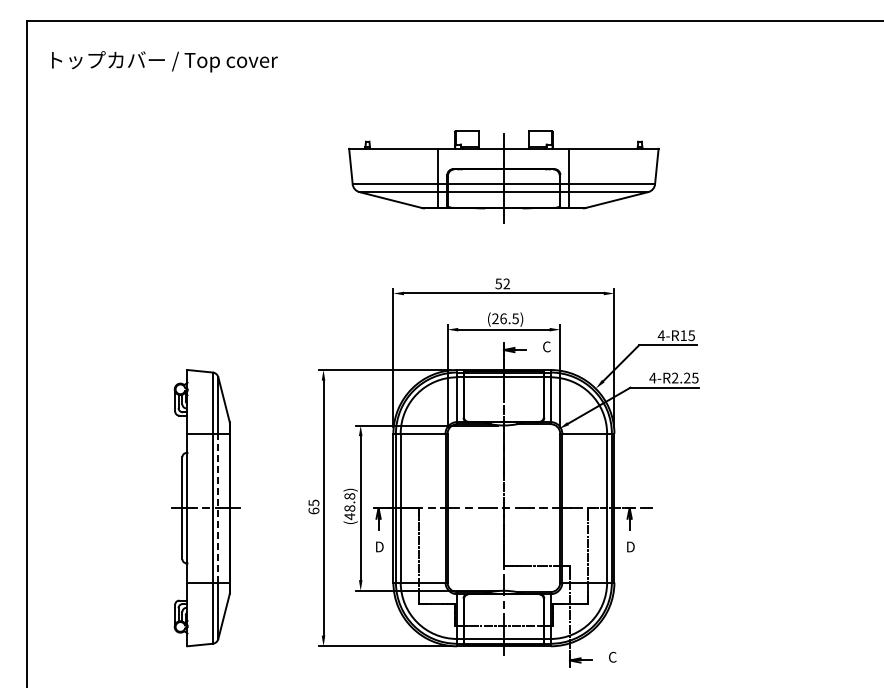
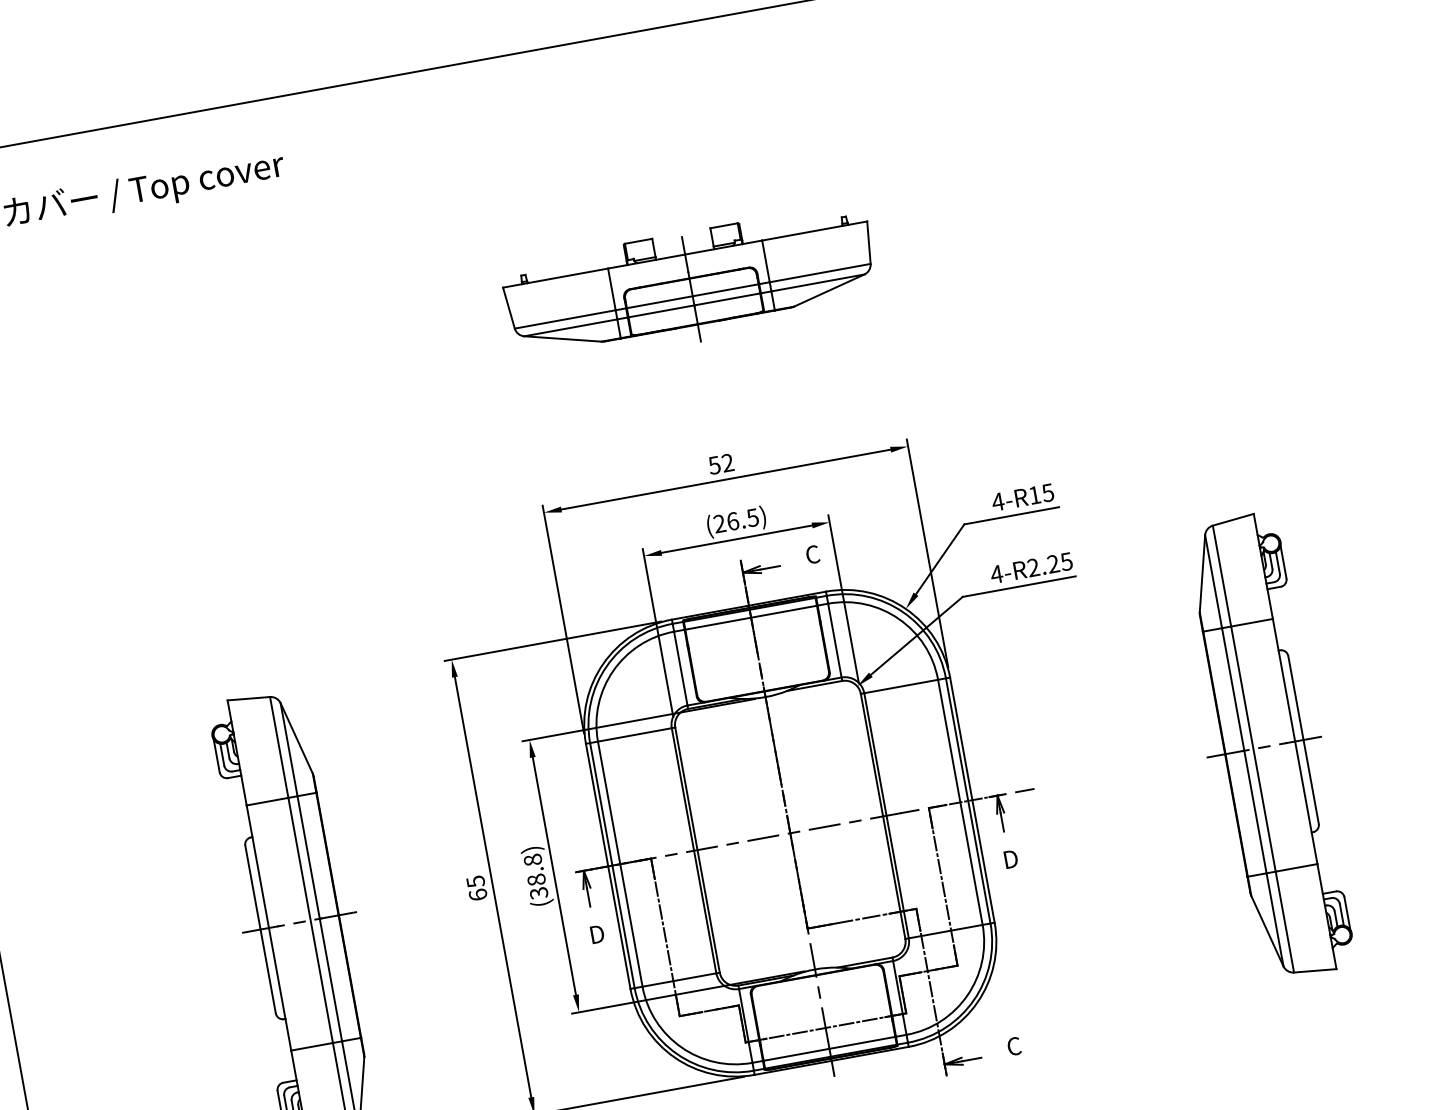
part: (503, 176) -> (690, 286), size x0.71
line: (218, 507) -> (319, 917), dashed -> solid
part: (791, 508) -> (1264, 747), added
text: (349, 516) -> (538, 893), (48.8) -> (38.8)

